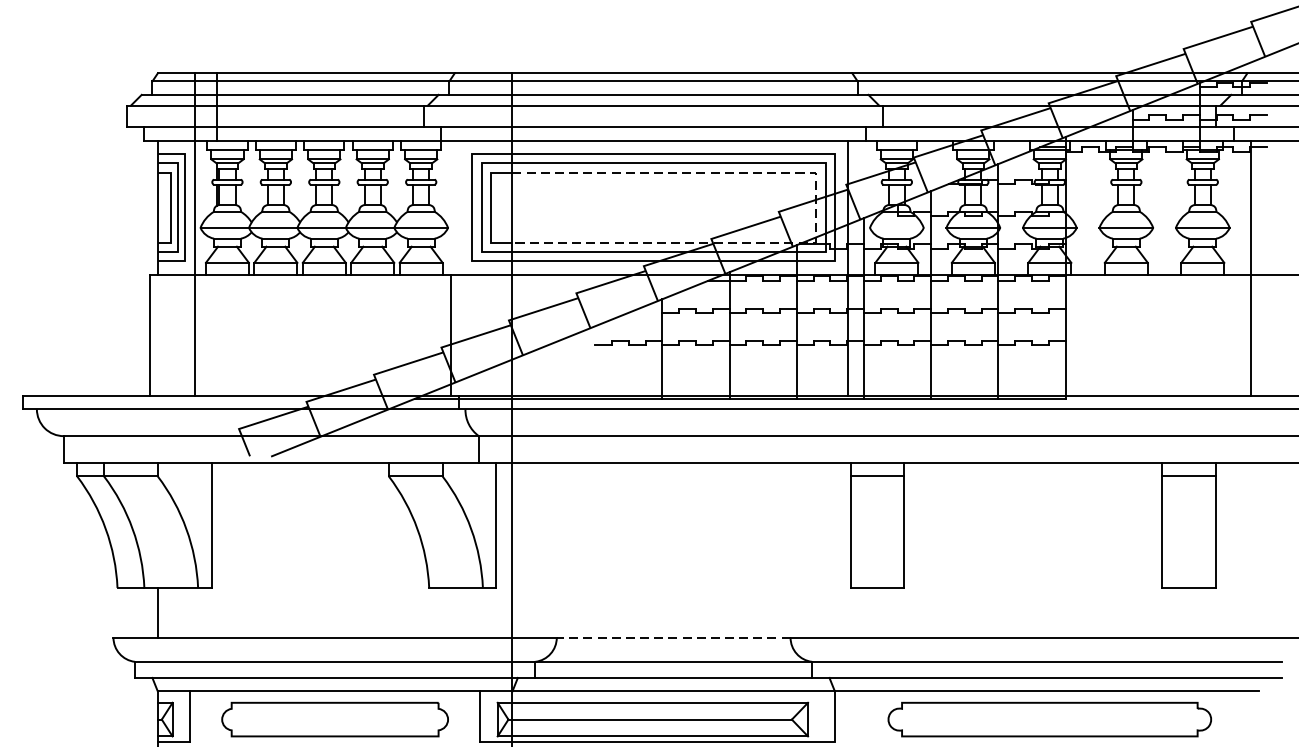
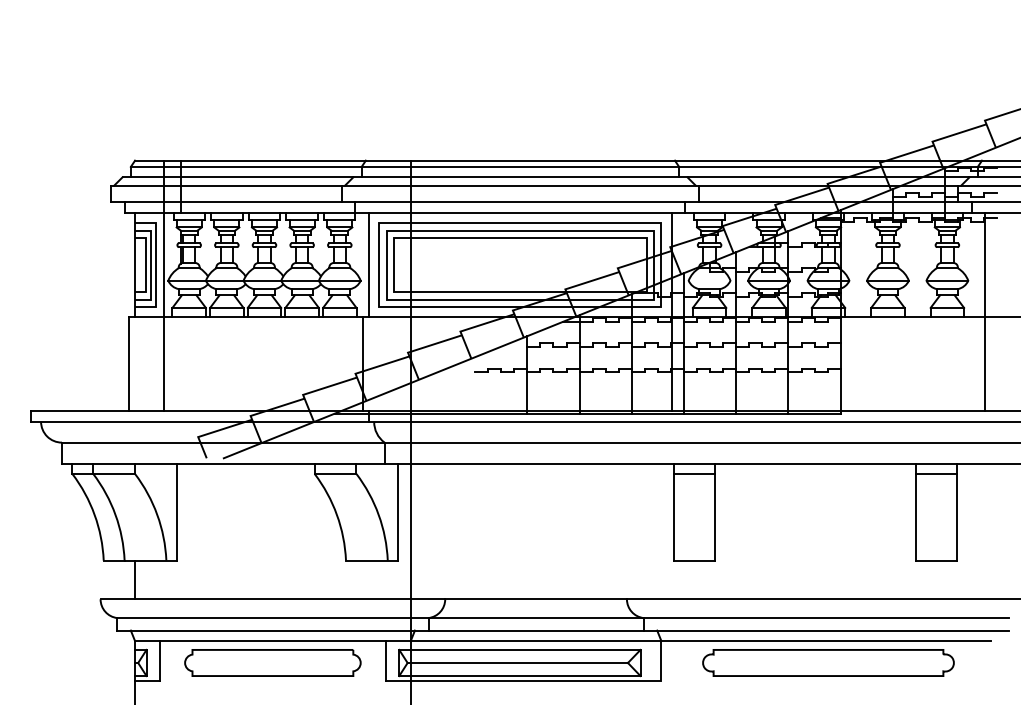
line: (458, 207) -> (368, 264), added
line: (815, 208) -> (646, 265), dashed -> solid
line: (674, 637) -> (536, 599), dashed -> solid

